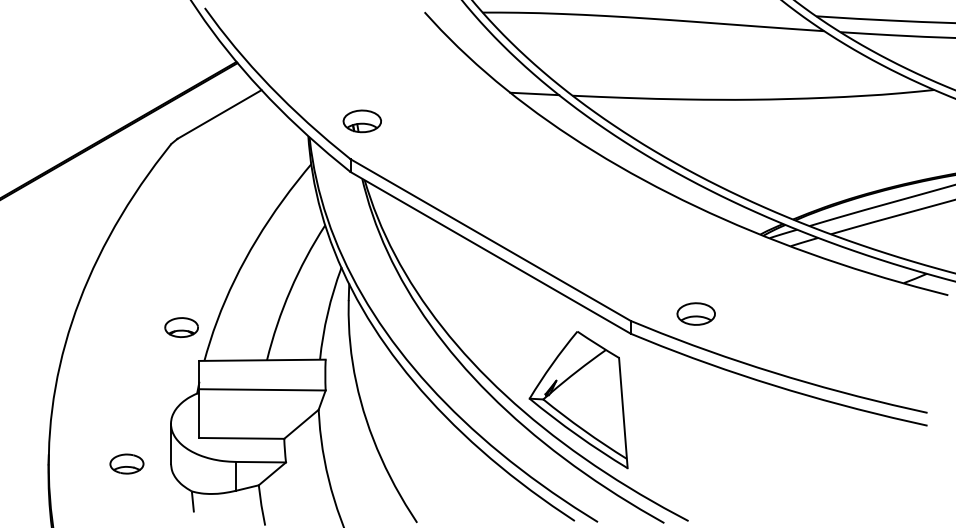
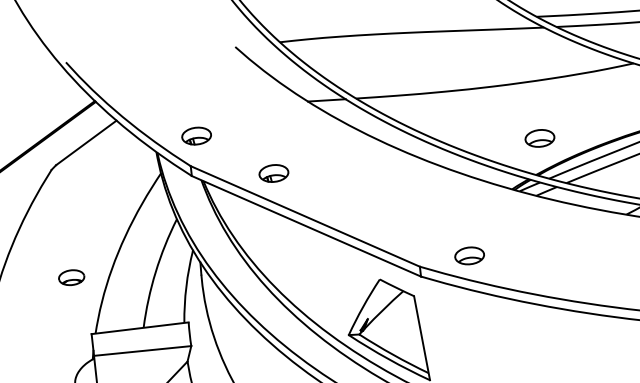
part: (802, 172) -> (539, 138), added
part: (455, 180) -> (273, 173), added
part: (181, 327) -> (71, 277), moved

